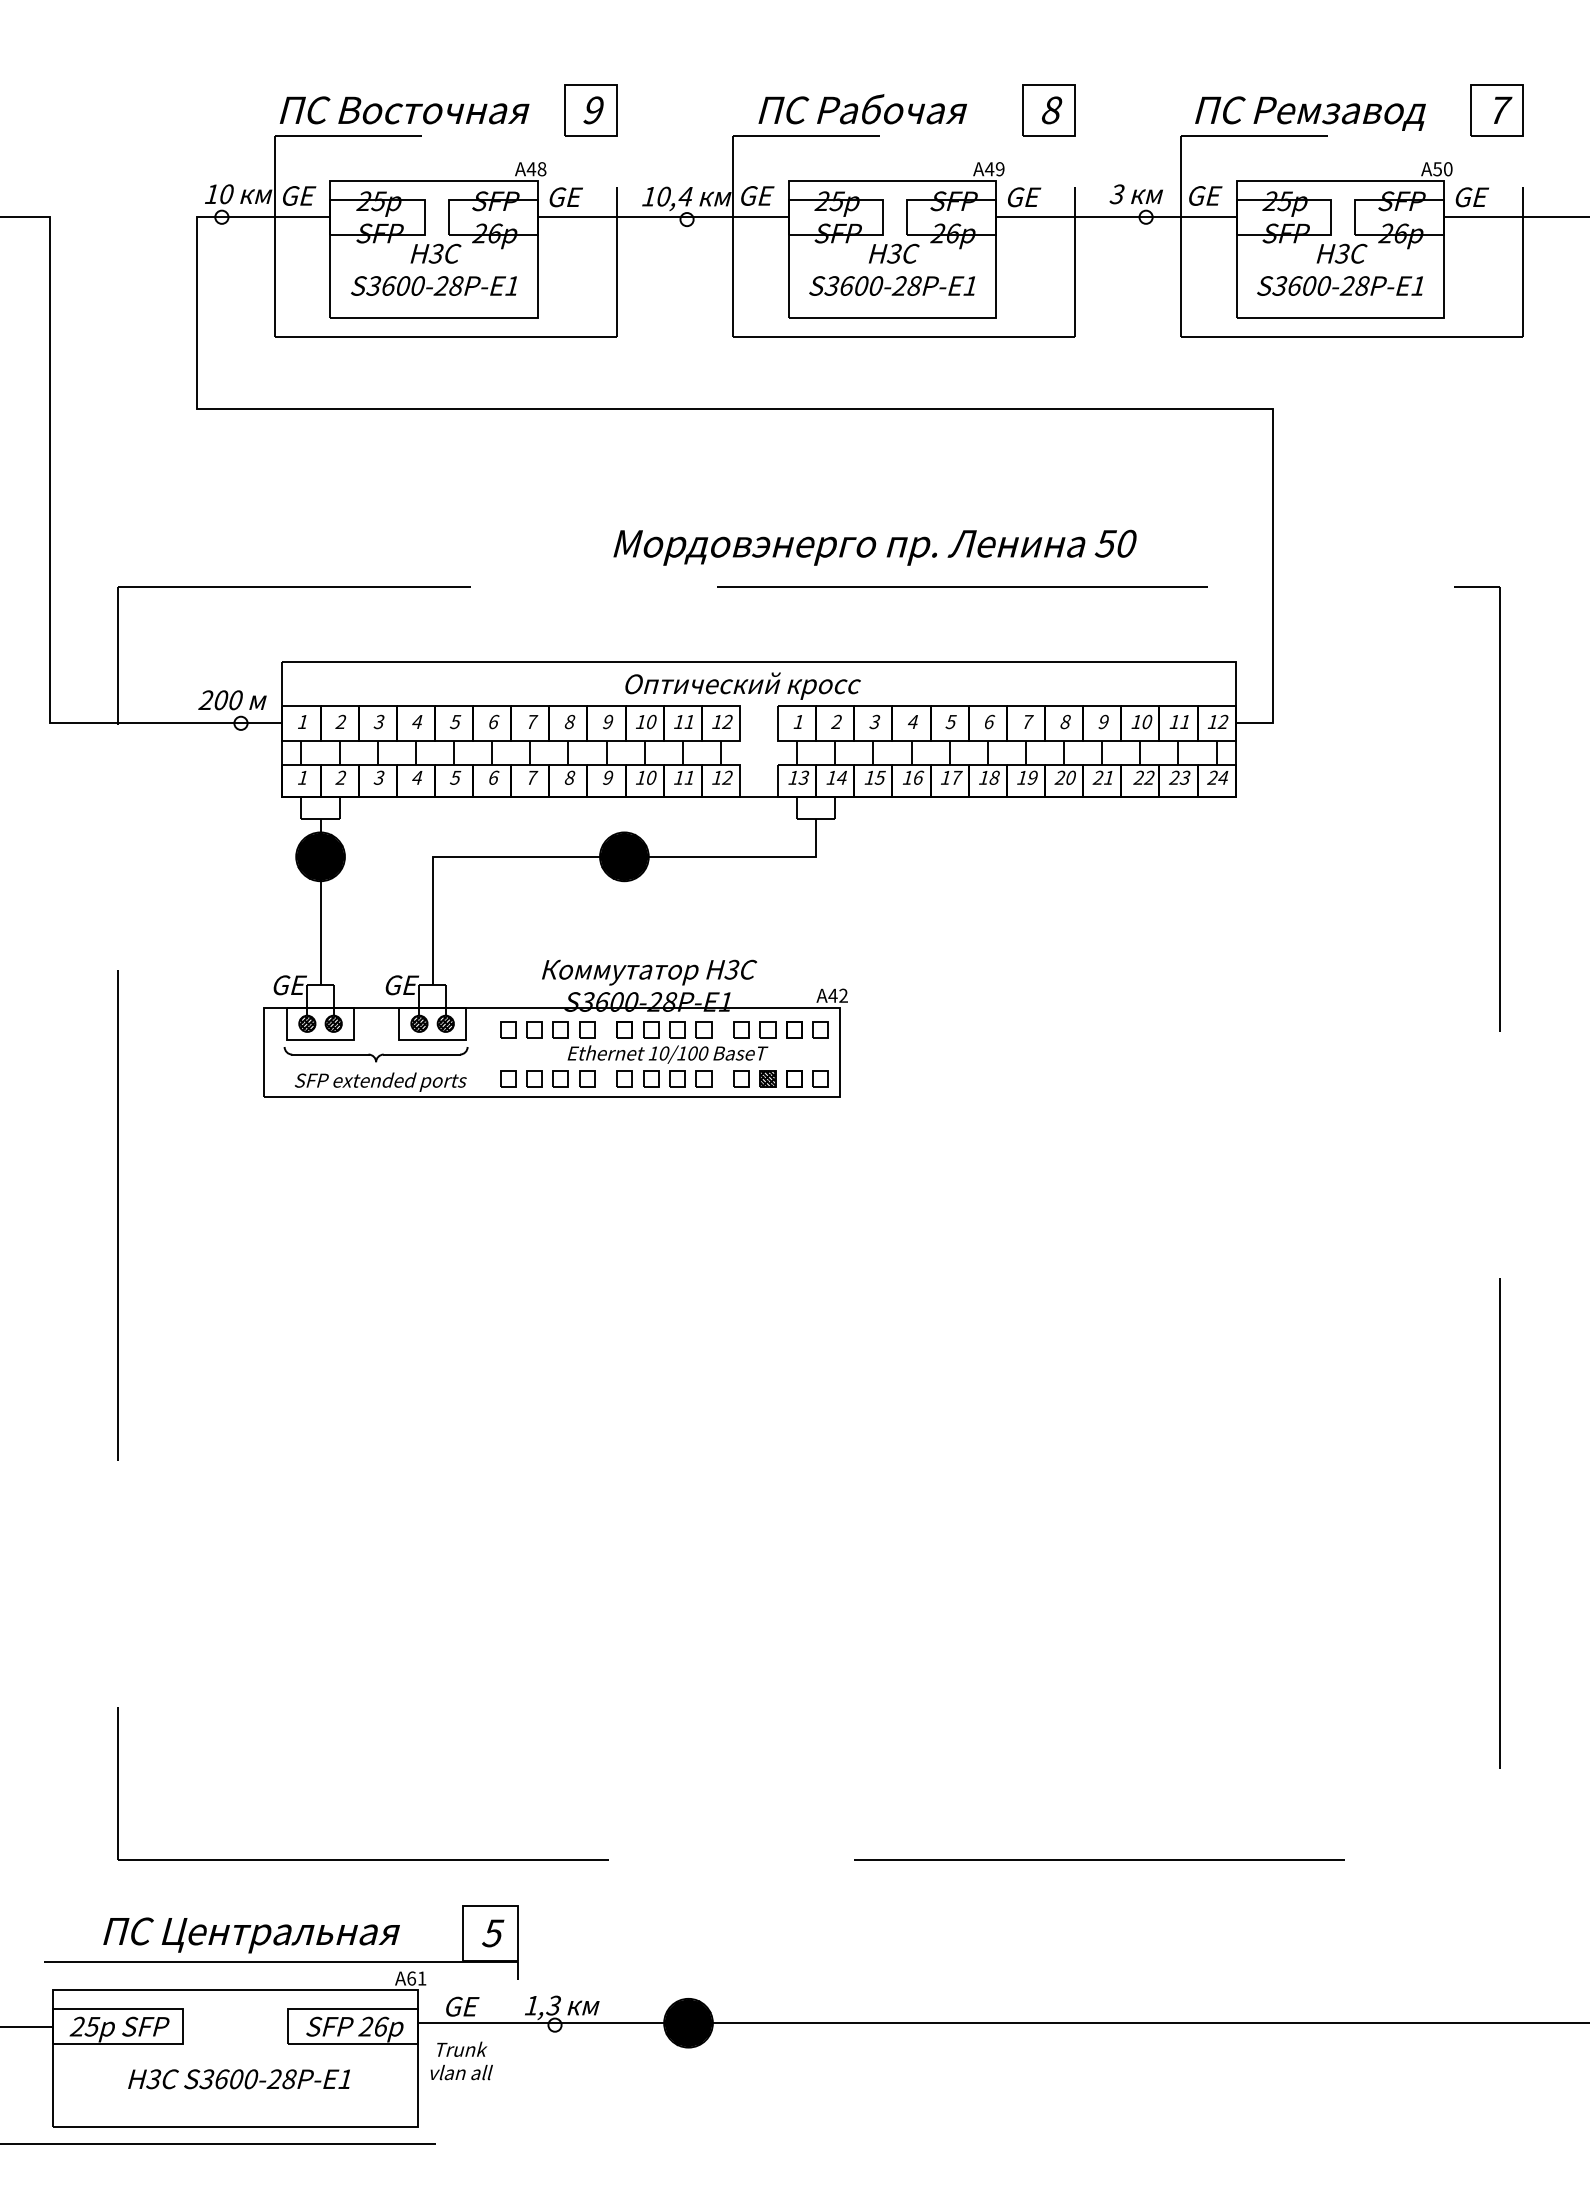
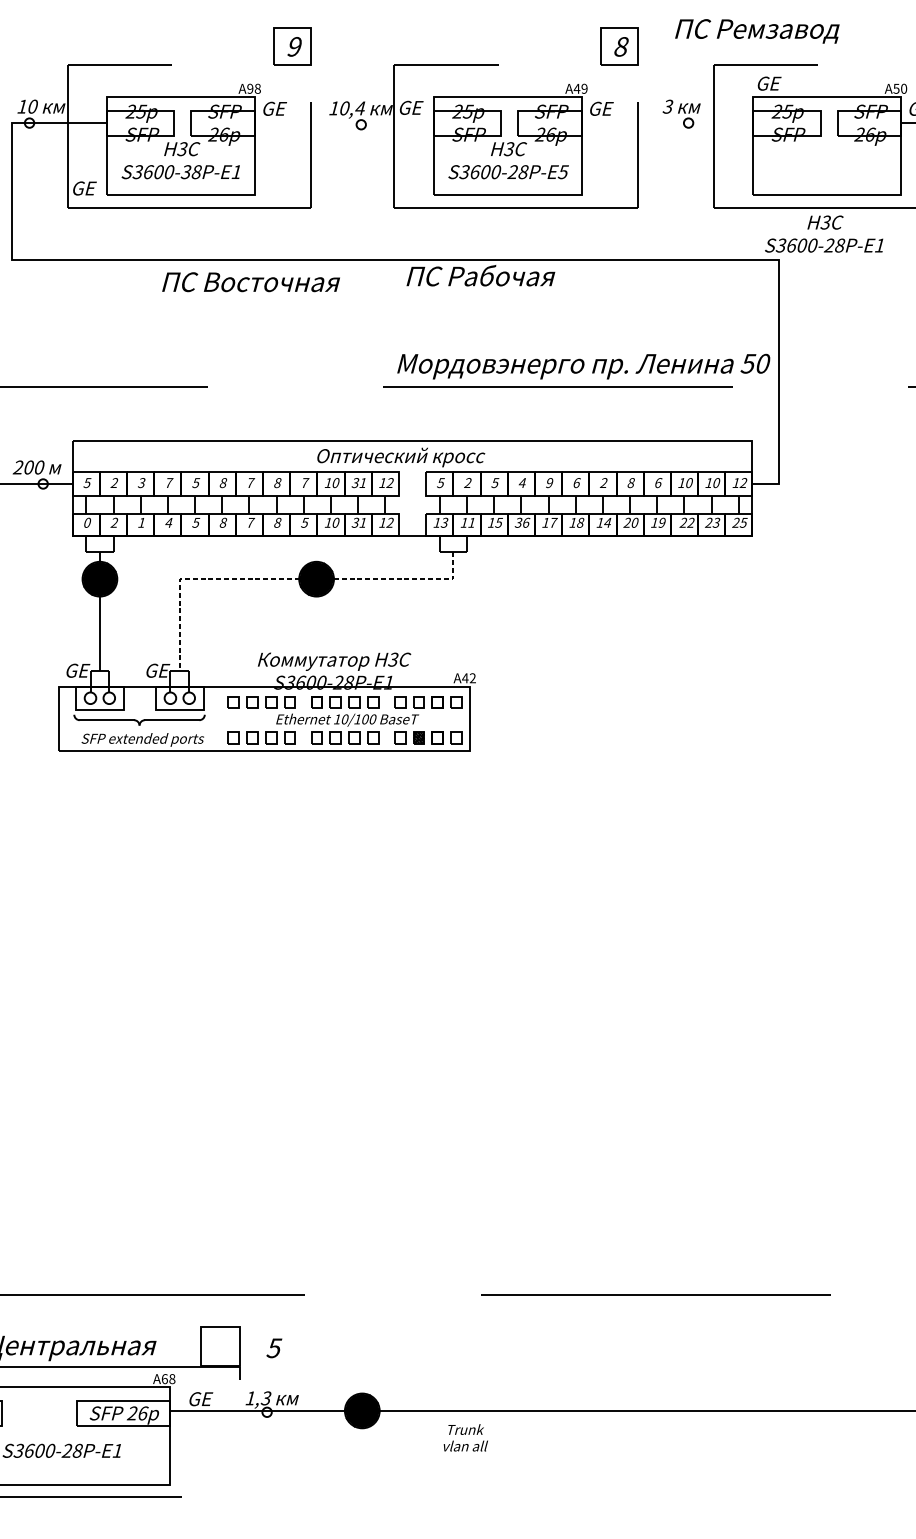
text: (862, 109) -> (480, 275), moved
text: (404, 110) -> (251, 282), moved
text: (1310, 113) -> (757, 31), moved
text: (531, 169) -> (250, 89), A48 -> A98
text: (299, 195) -> (84, 188), moved
text: (1205, 195) -> (769, 83), moved
line: (663, 217) -> (344, 123), removed
line: (1116, 217) -> (667, 123), removed
text: (1339, 269) -> (823, 233), moved
text: (440, 285) -> (185, 171), S3600-28P-E1 -> S3600-38P-E1
text: (970, 285) -> (563, 171), S3600-28P-E1 -> S3600-28P-E5
text: (874, 547) -> (583, 366), moved
text: (417, 721) -> (169, 482), 4 -> 7
text: (493, 721) -> (223, 482), 6 -> 8
text: (608, 721) -> (305, 482), 9 -> 7
text: (678, 721) -> (355, 482), 11 -> 31
text: (876, 721) -> (496, 482), 3 -> 5
text: (950, 721) -> (549, 482), 5 -> 9
text: (1027, 721) -> (604, 482), 7 -> 2
text: (1103, 721) -> (658, 482), 9 -> 6
text: (1185, 721) -> (716, 482), 11 -> 10
text: (302, 722) -> (87, 483), 1 -> 5
text: (798, 722) -> (440, 483), 1 -> 5
text: (303, 777) -> (87, 522), 1 -> 0
text: (378, 777) -> (141, 522), 3 -> 1
text: (493, 777) -> (223, 522), 6 -> 8
text: (607, 777) -> (304, 522), 9 -> 5
text: (678, 777) -> (355, 522), 11 -> 31
text: (841, 777) -> (471, 522), 14 -> 11
text: (907, 777) -> (518, 522), 16 -> 36
text: (1032, 777) -> (607, 522), 19 -> 14
text: (1102, 777) -> (657, 522), 21 -> 19
text: (1222, 777) -> (743, 522), 24 -> 25
line: (578, 856) -> (283, 578), solid -> dashed
hatch: (306, 1023) -> (89, 698), removed
hatch: (333, 1023) -> (109, 698), removed
hatch: (418, 1023) -> (169, 698), removed
hatch: (445, 1023) -> (189, 698), removed
text: (493, 1933) -> (274, 1348), moved
text: (421, 1978) -> (171, 1379), A61 -> A68
text: (461, 2060) -> (465, 1437), moved

